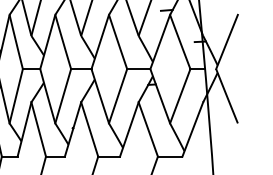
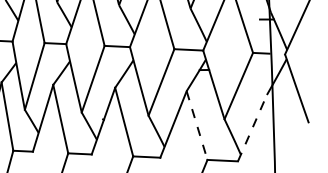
line: (148, 129) -> (197, 125), solid -> dashed
line: (192, 129) -> (252, 128), solid -> dashed

